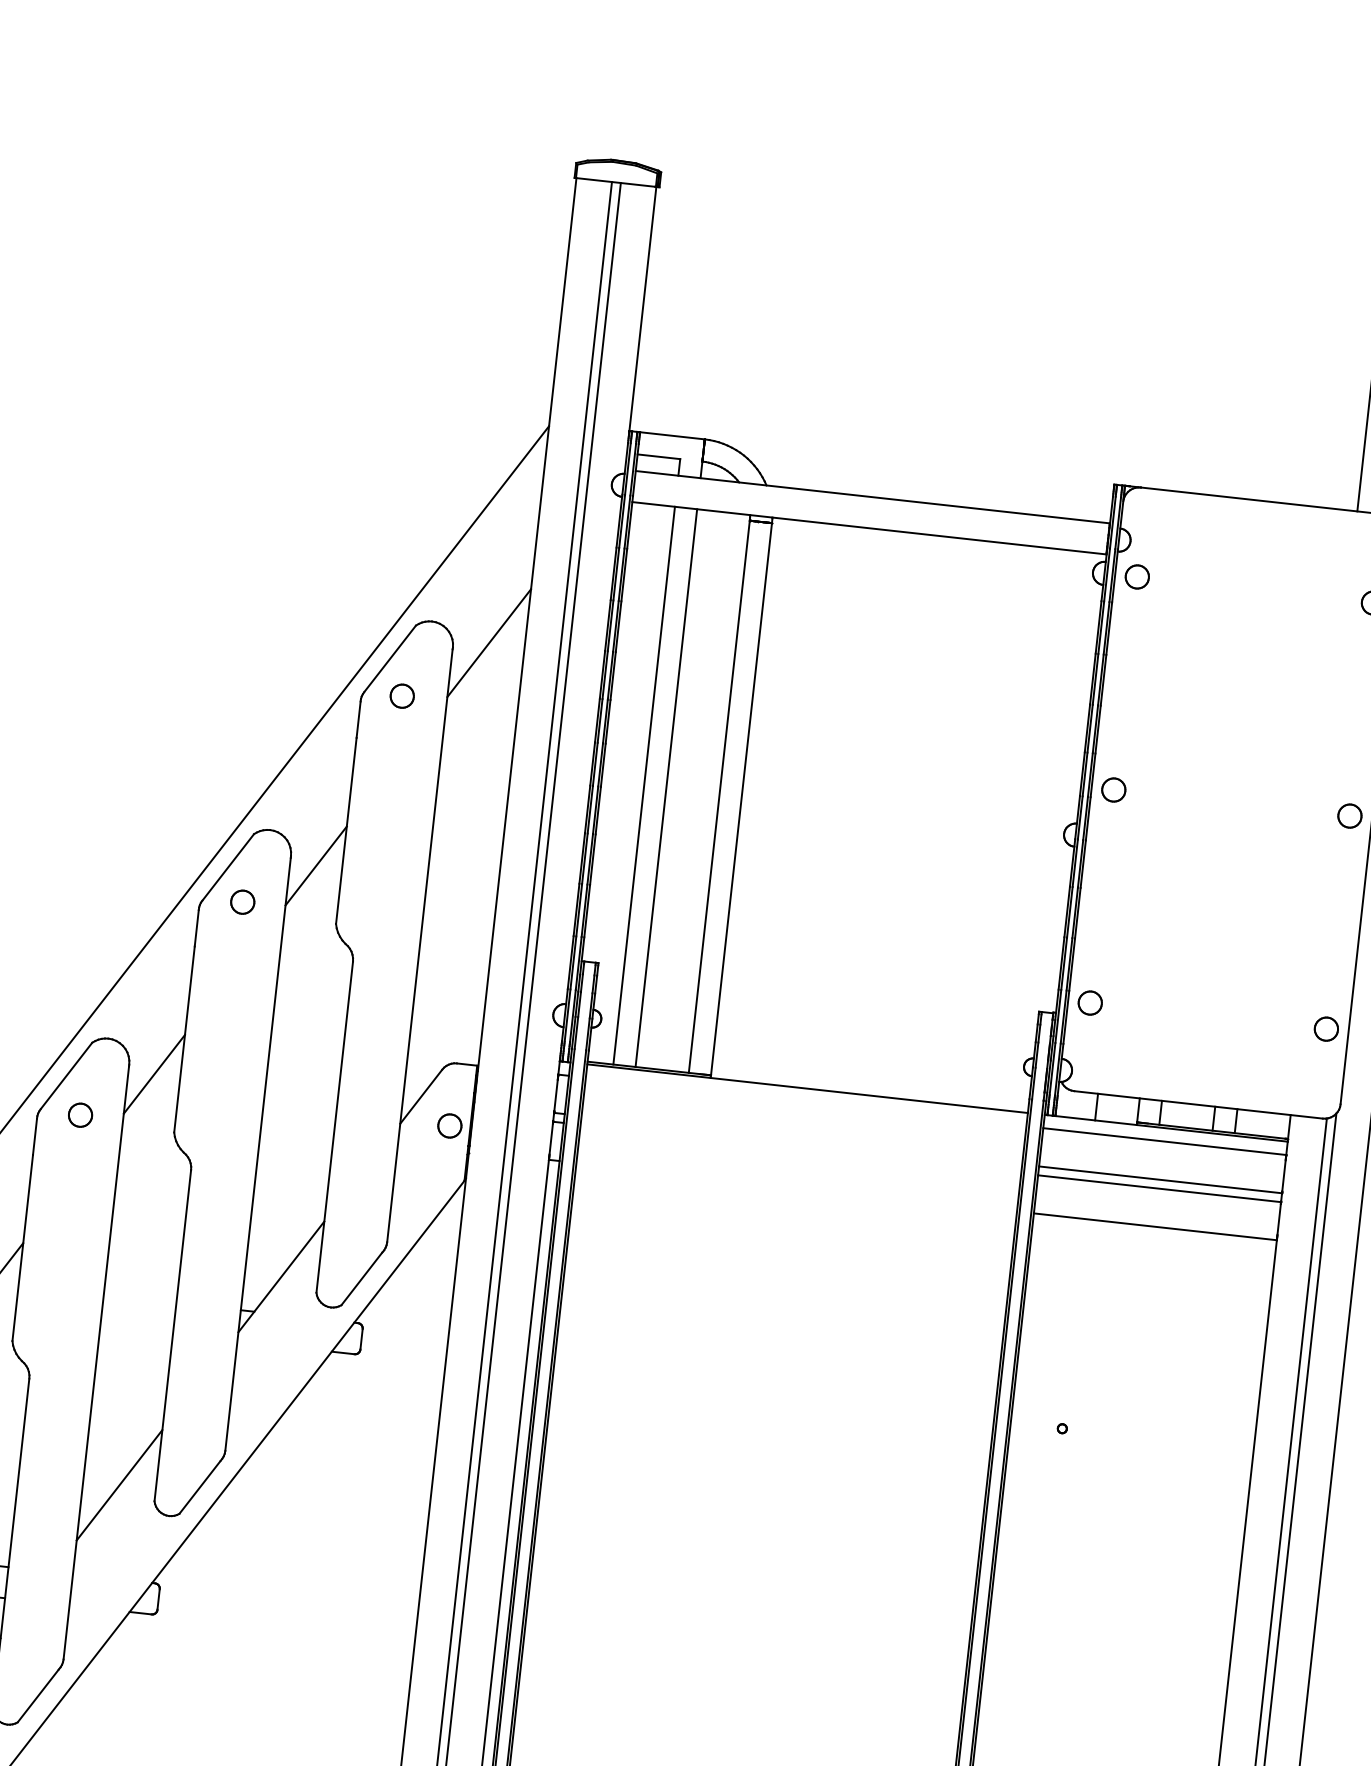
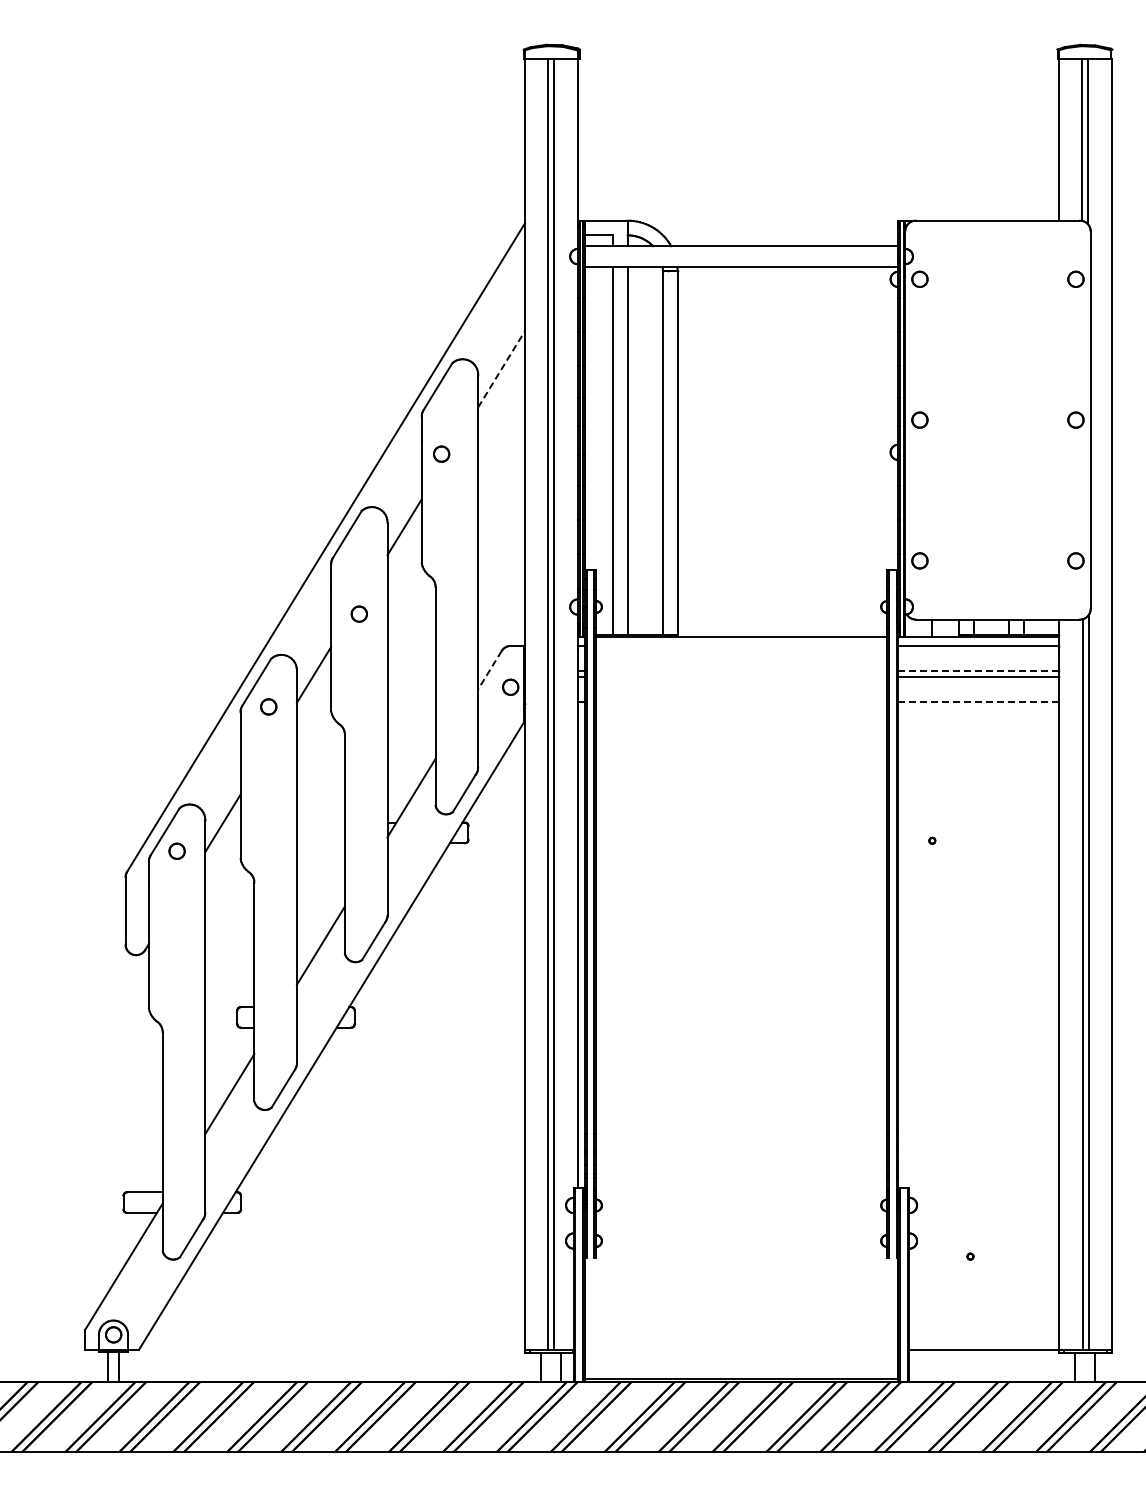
line: (489, 643) -> (501, 369), solid -> dashed
part: (402, 695) -> (441, 453), moved
part: (241, 901) -> (358, 613), moved
line: (420, 1096) -> (489, 670), solid -> dashed
line: (1161, 1180) -> (979, 671), solid -> dashed
line: (1156, 1227) -> (979, 702), solid -> dashed

